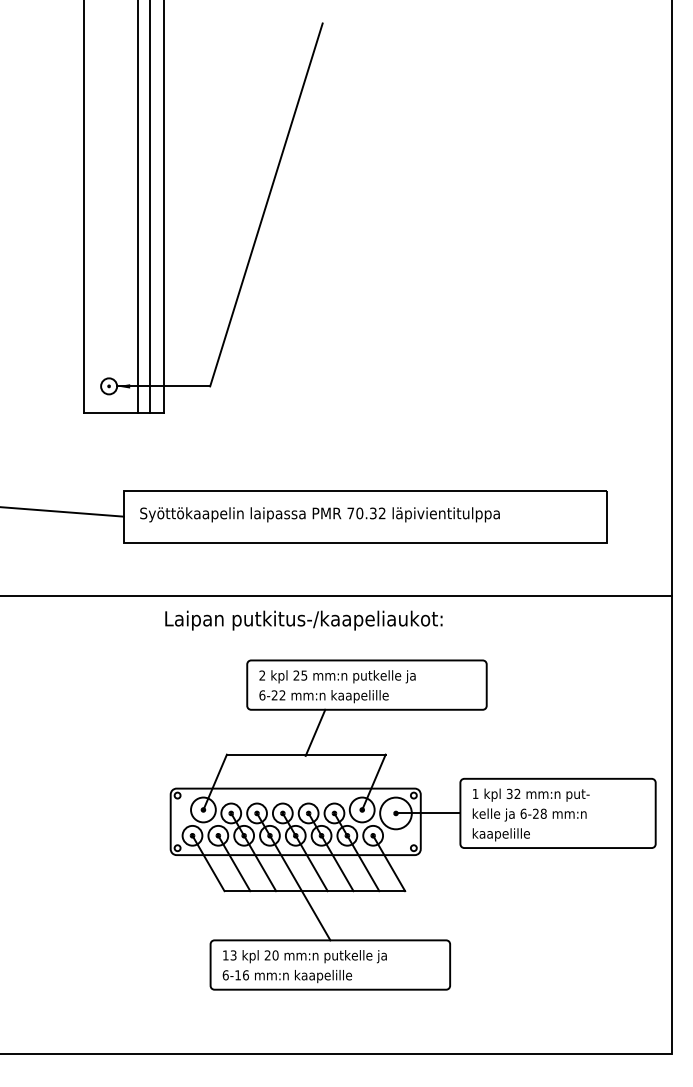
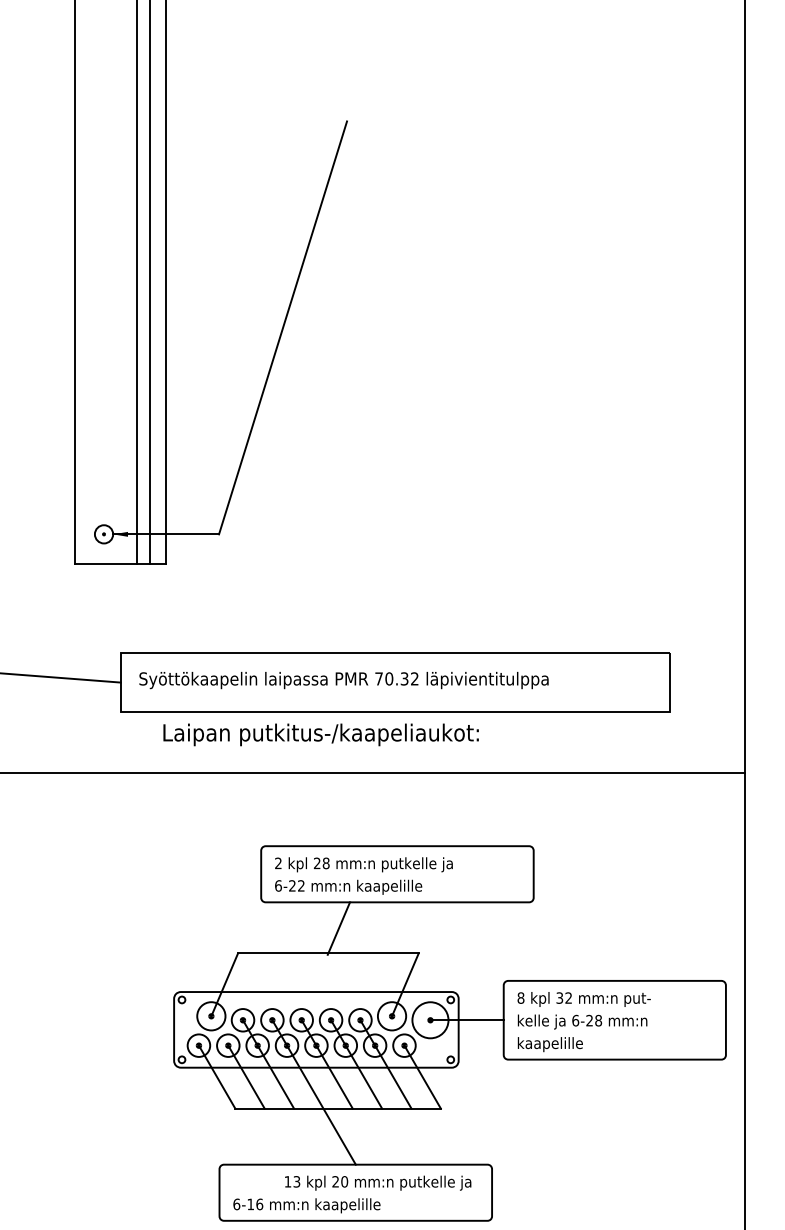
text: (303, 620) -> (320, 734), moved
text: (304, 675) -> (326, 863), 25 -> 28
text: (475, 793) -> (520, 997), 1 -> 8
text: (304, 956) -> (377, 1183), moved

